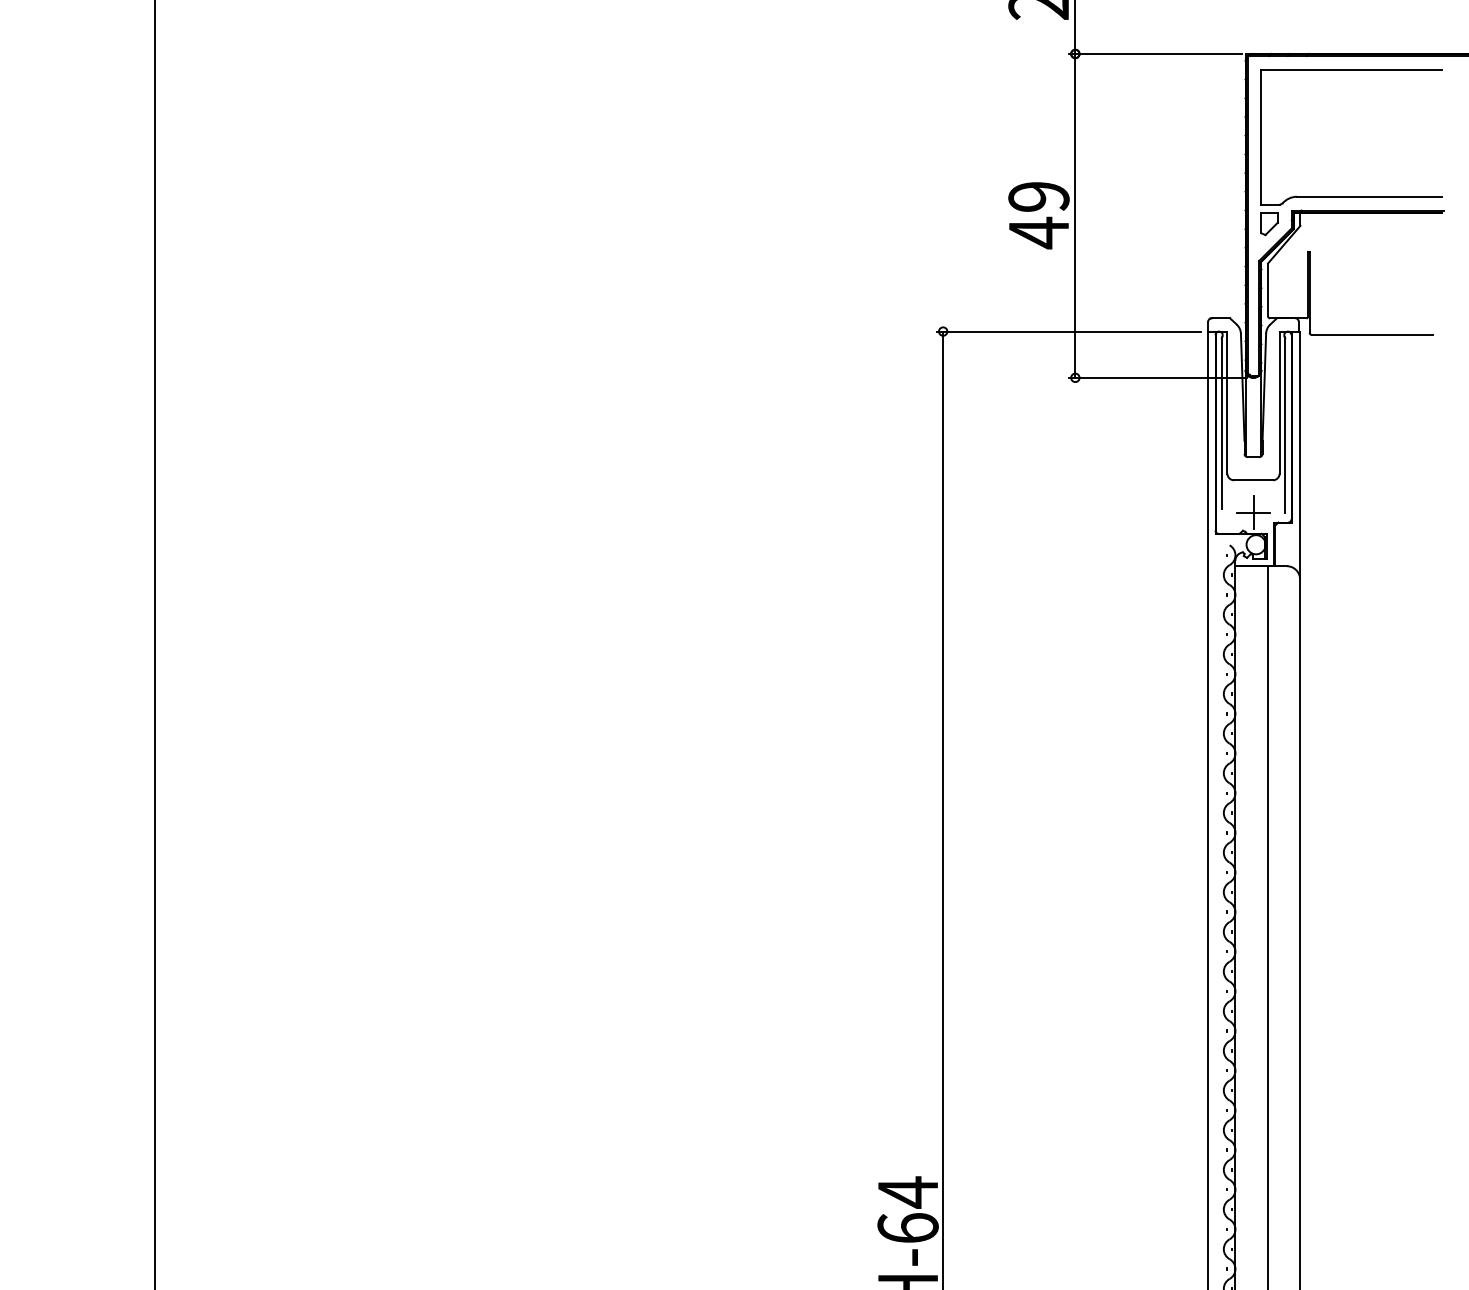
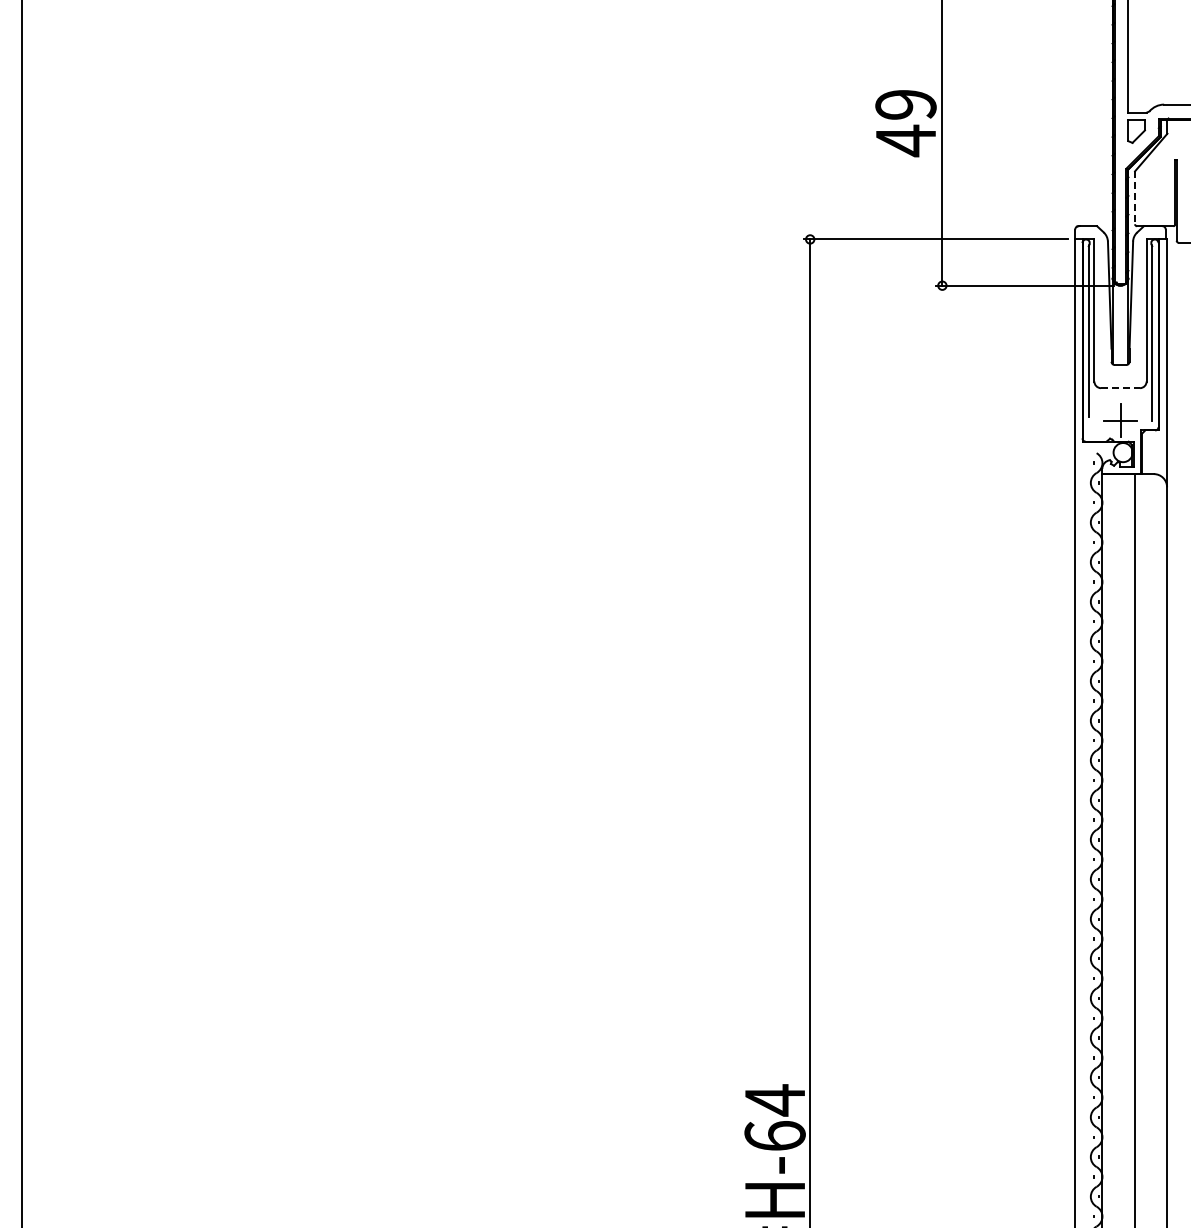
line: (1268, 290) -> (1135, 198), solid -> dashed
line: (1254, 480) -> (1121, 388), solid -> dashed

